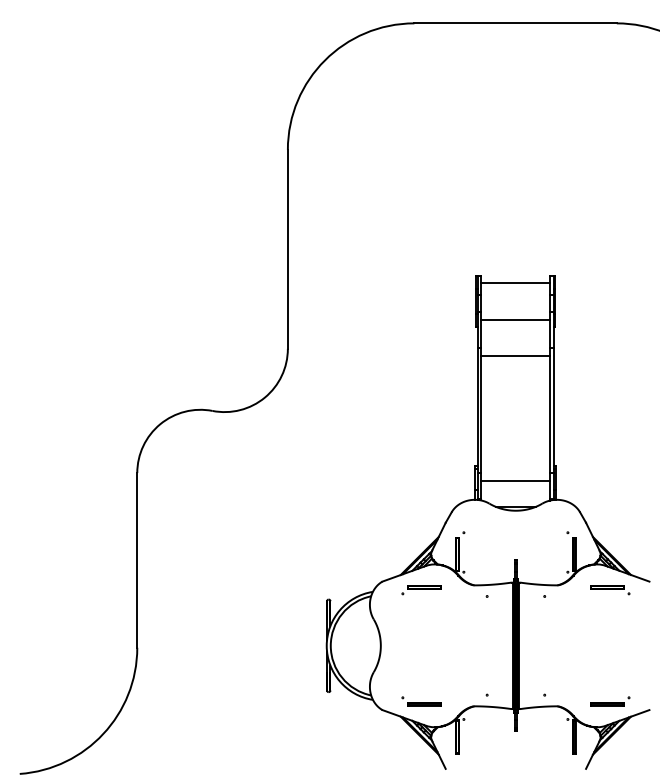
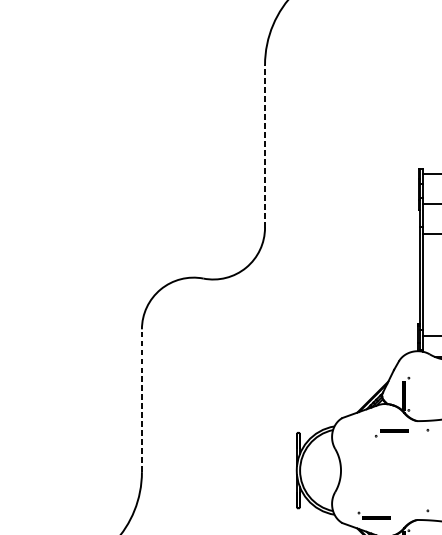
line: (287, 248) -> (264, 145), solid -> dashed
line: (137, 559) -> (142, 399), solid -> dashed
part: (421, 590) -> (391, 433), moved

